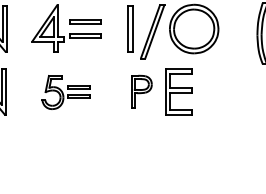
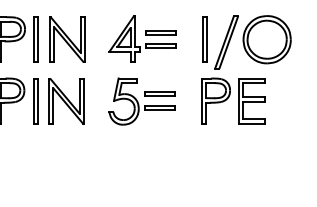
part: (141, 91) -> (215, 100), size x1.43
part: (65, 92) -> (141, 101), size x1.43

